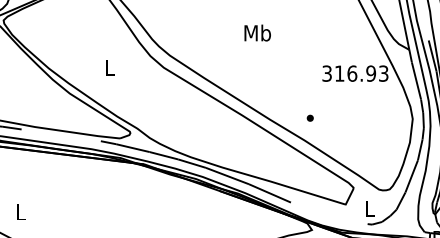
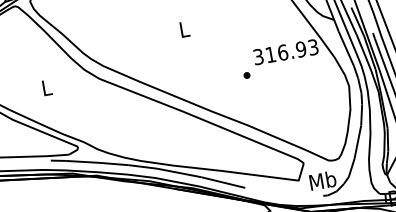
text: (257, 32) -> (184, 28), Mb -> L
part: (309, 117) -> (246, 74), moved
text: (369, 208) -> (322, 180), L -> Mb

